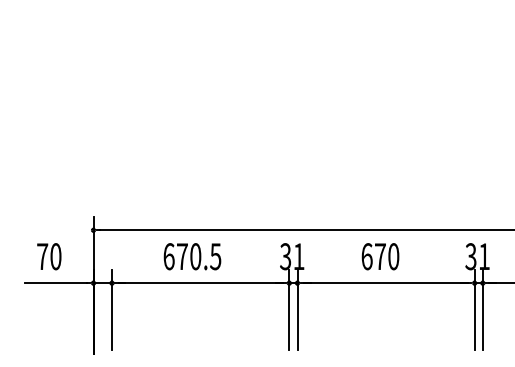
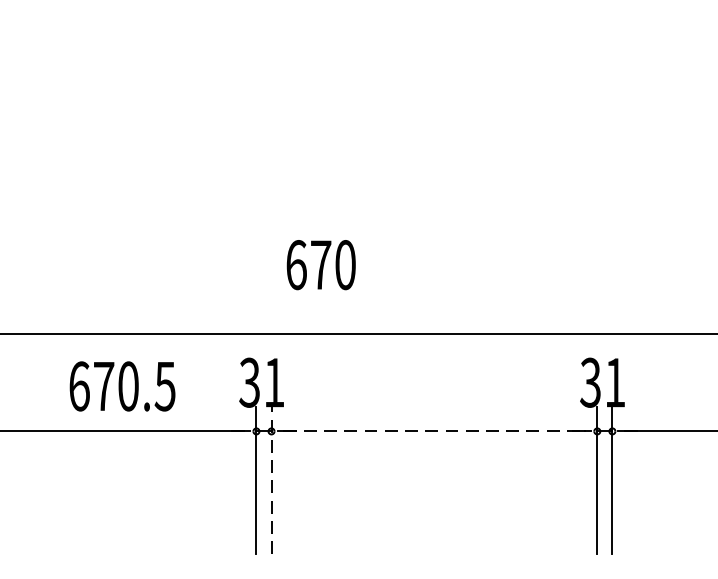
text: (192, 256) -> (122, 386), moved
text: (380, 256) -> (321, 264), moved
line: (386, 283) -> (435, 432), solid -> dashed
line: (297, 309) -> (271, 479), solid -> dashed

